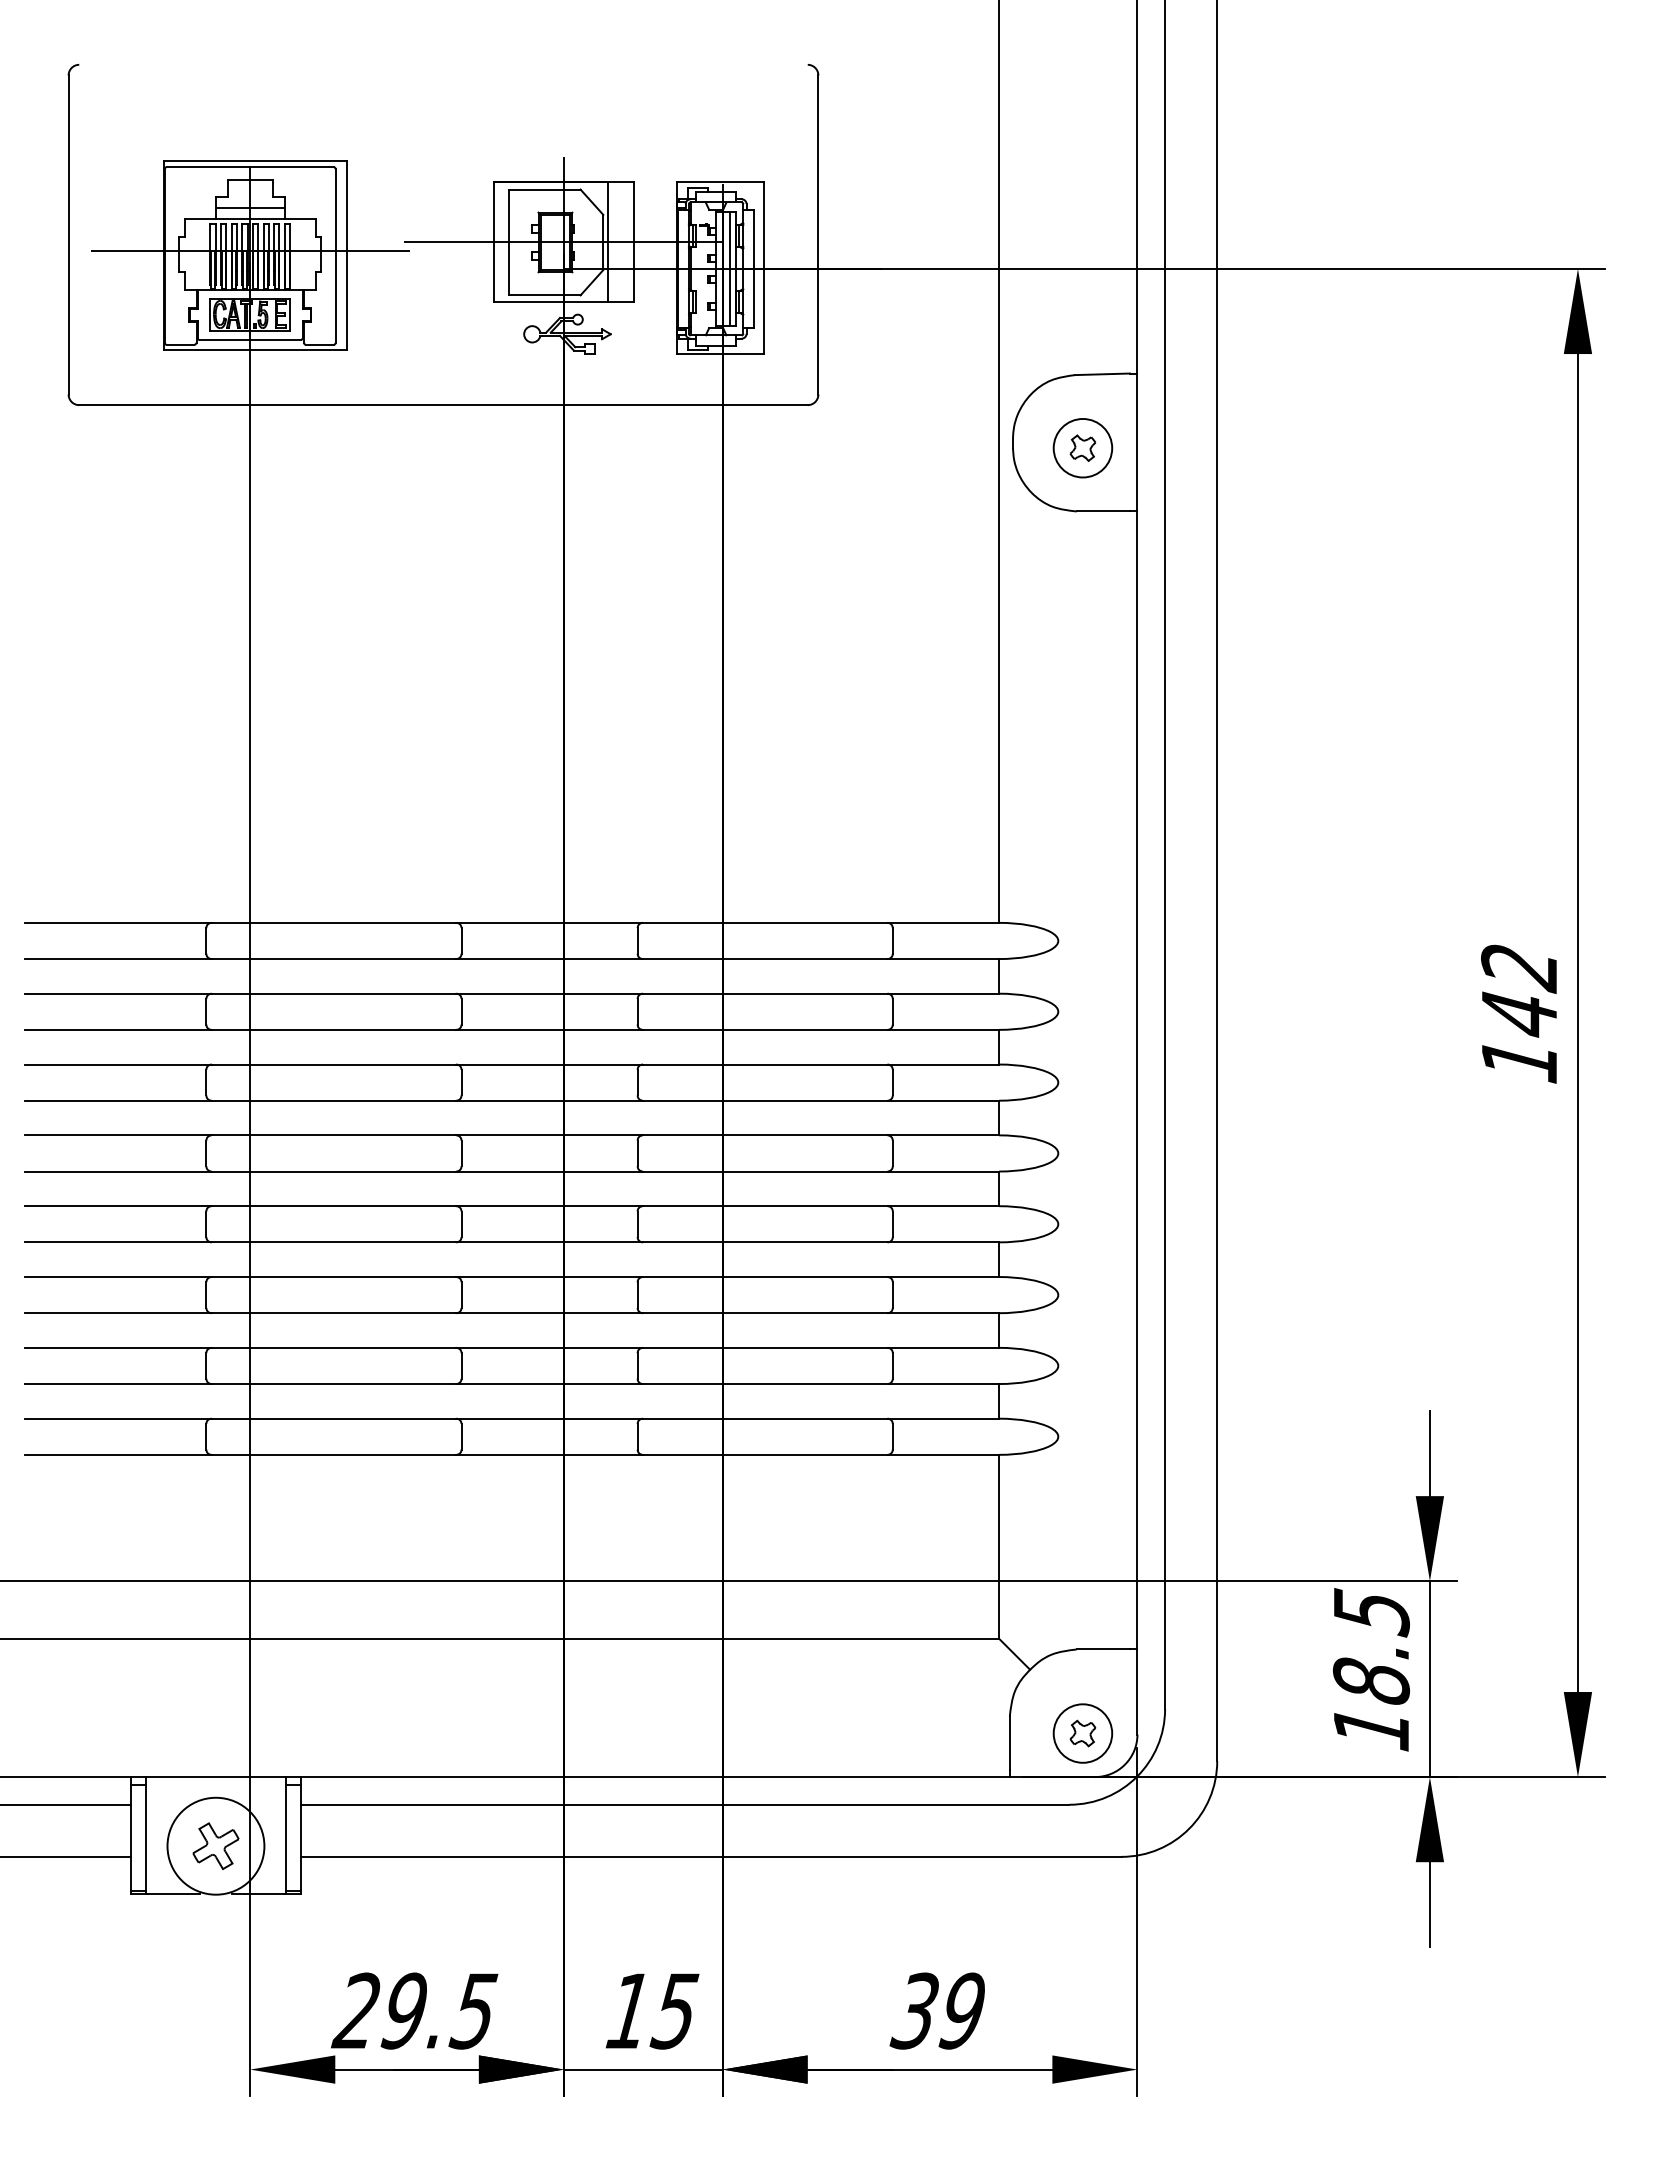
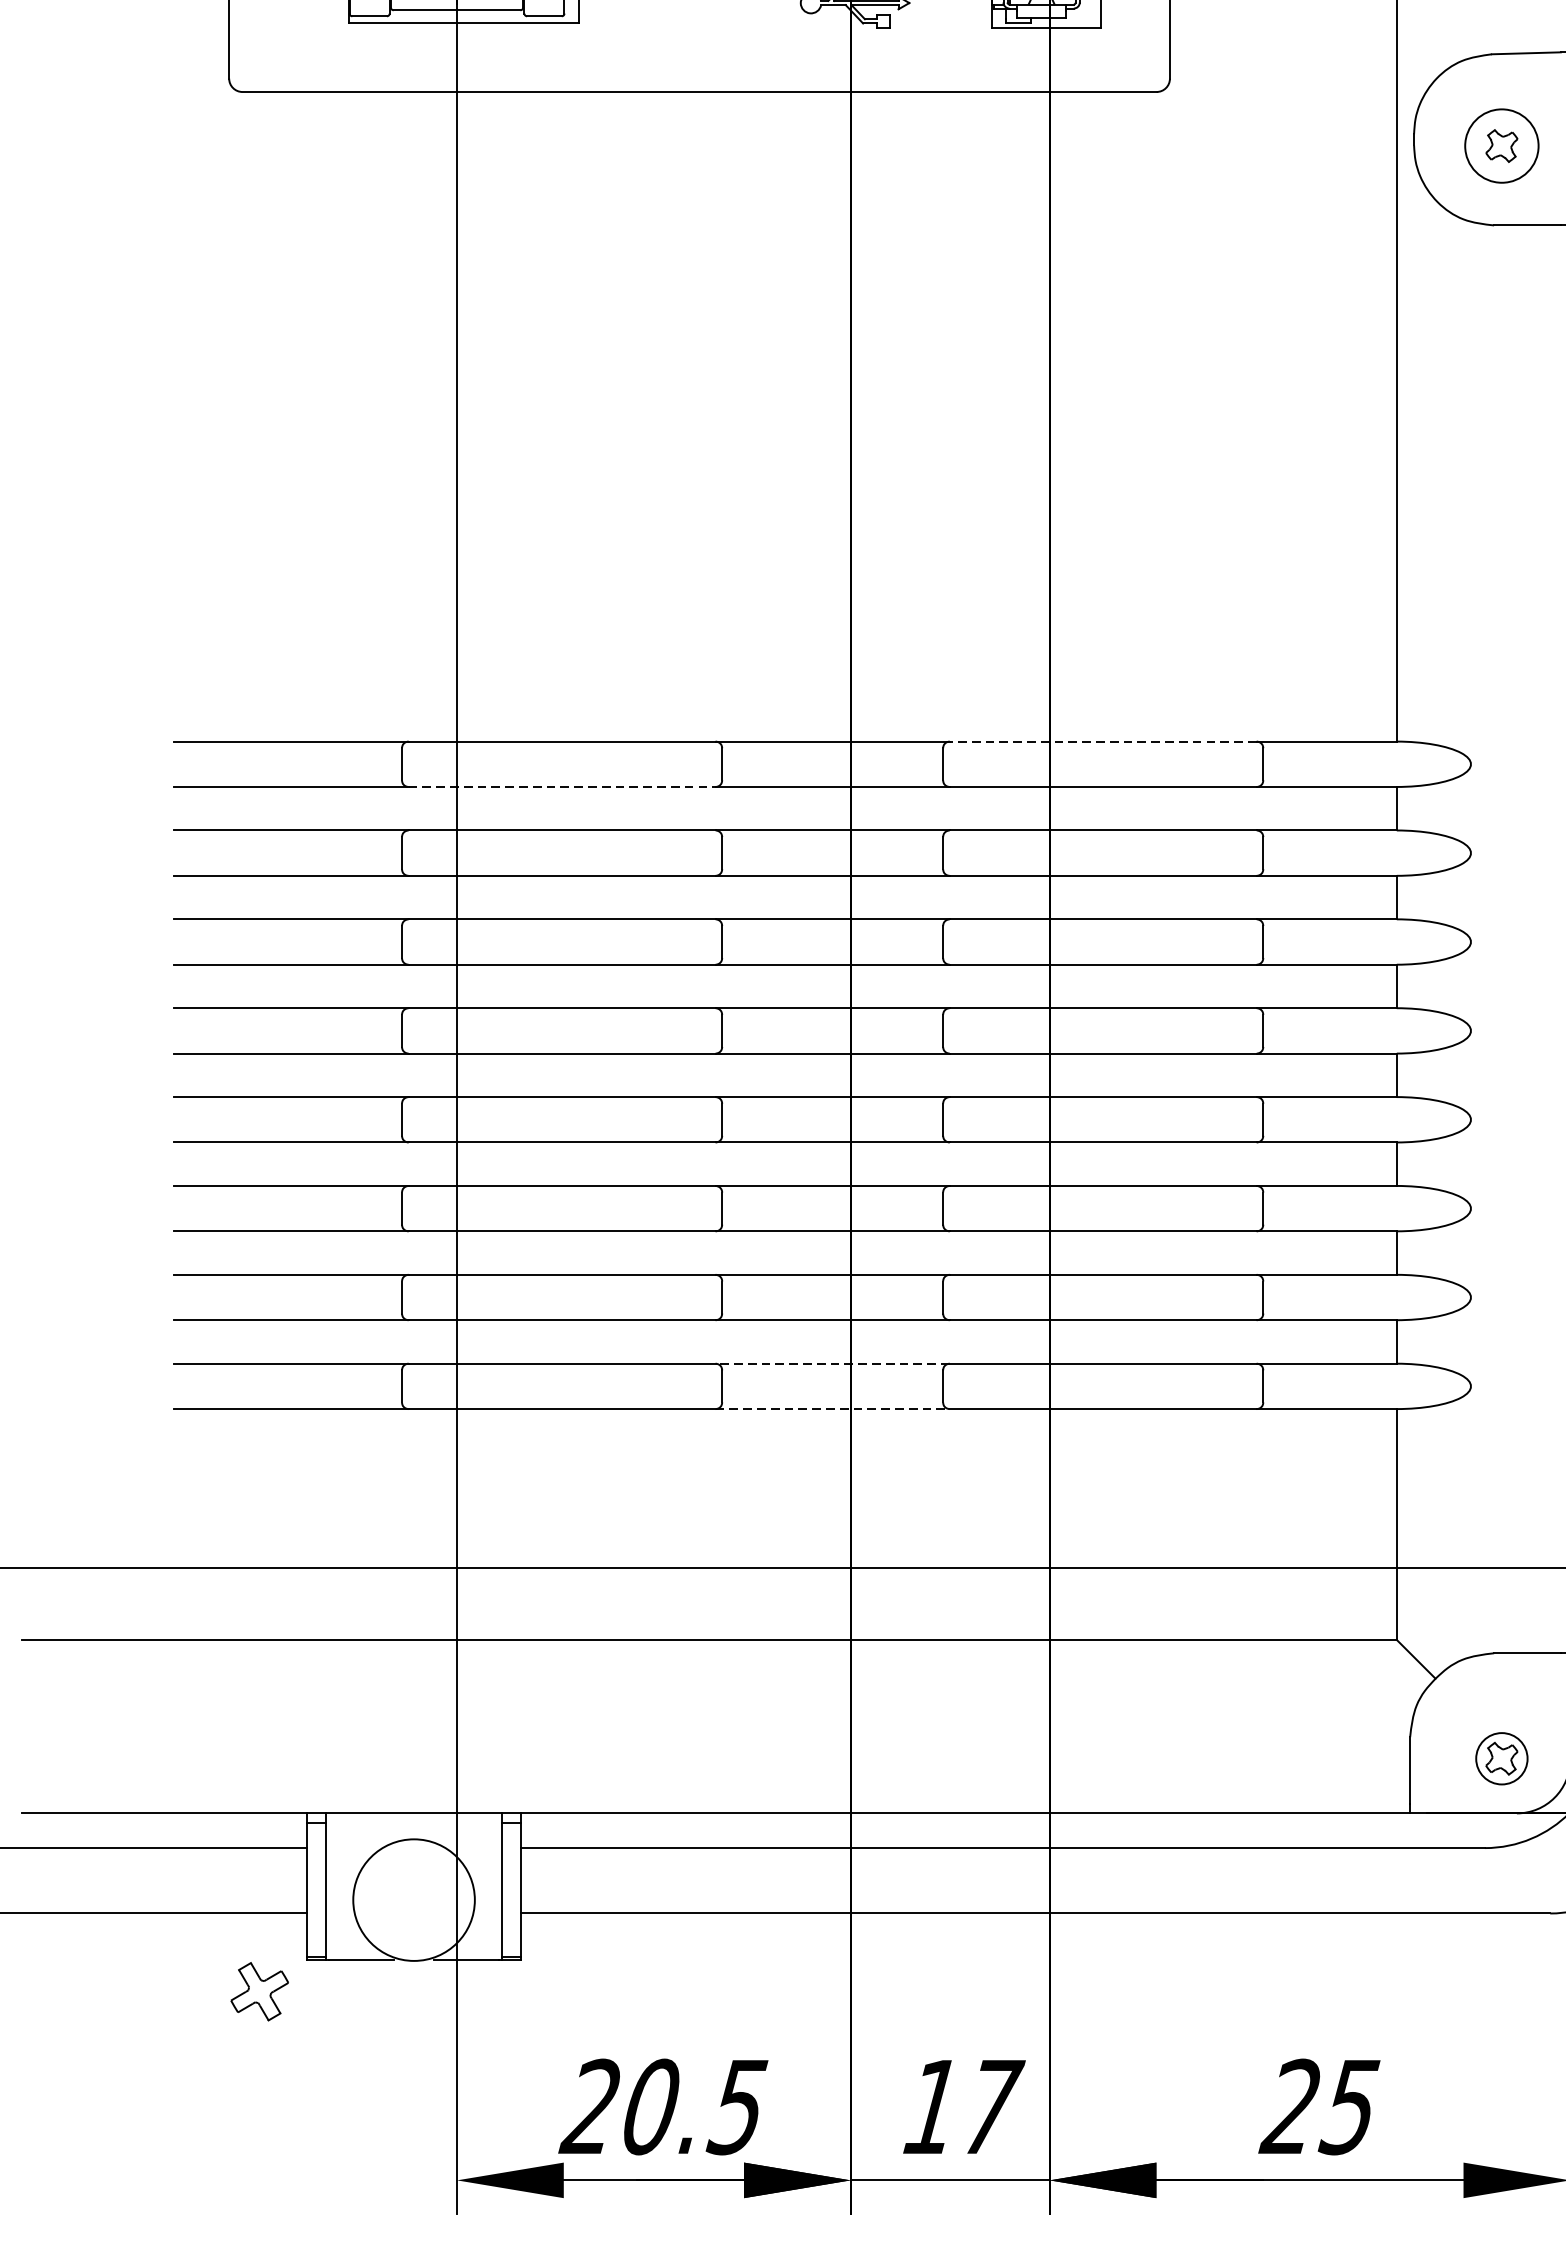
line: (764, 922) -> (1102, 741), solid -> dashed
line: (334, 959) -> (562, 787), solid -> dashed
line: (549, 1418) -> (832, 1363), solid -> dashed
line: (550, 1454) -> (833, 1408), solid -> dashed
circle: (1082, 1733) -> (1501, 1758), size x0.7
part: (215, 1846) -> (259, 1992), moved
text: (403, 2010) -> (649, 2106), 29.5 -> 20.5
text: (937, 2010) -> (1319, 2106), 39 -> 25
text: (676, 2011) -> (991, 2107), 15 -> 17

